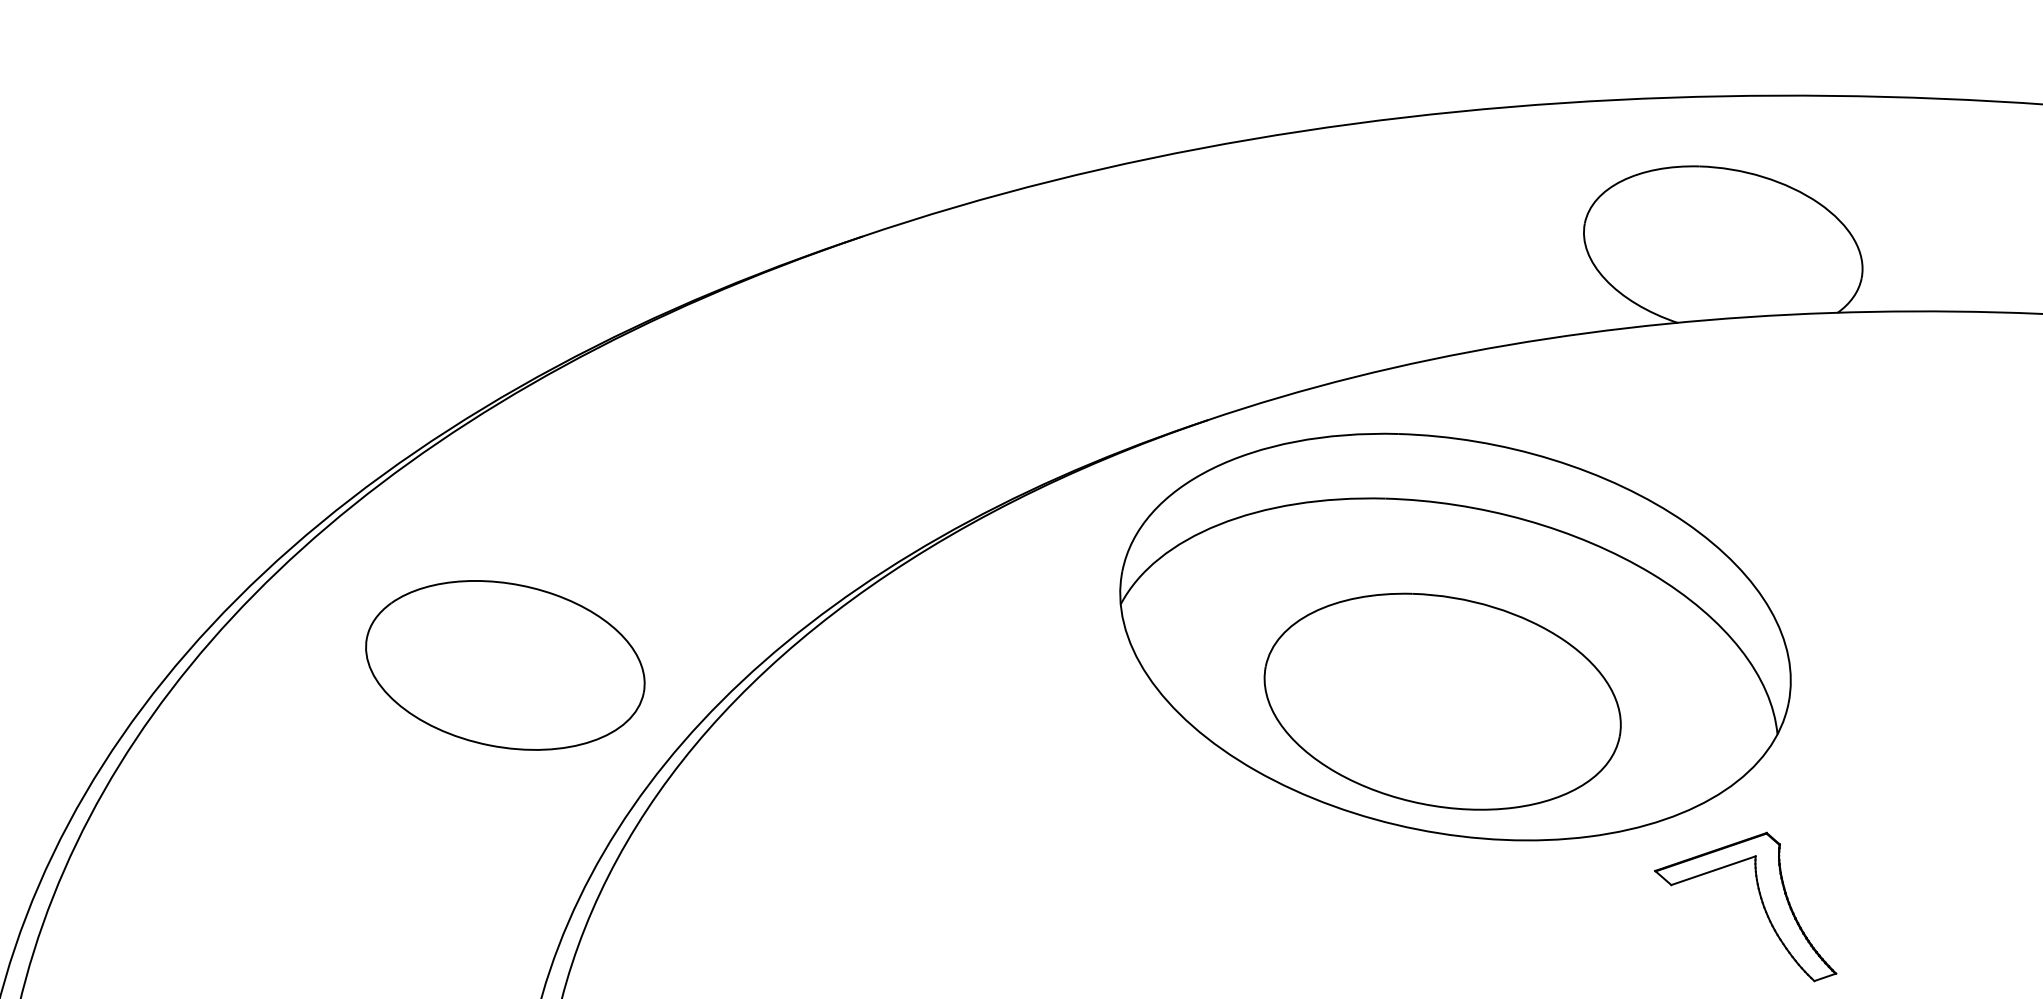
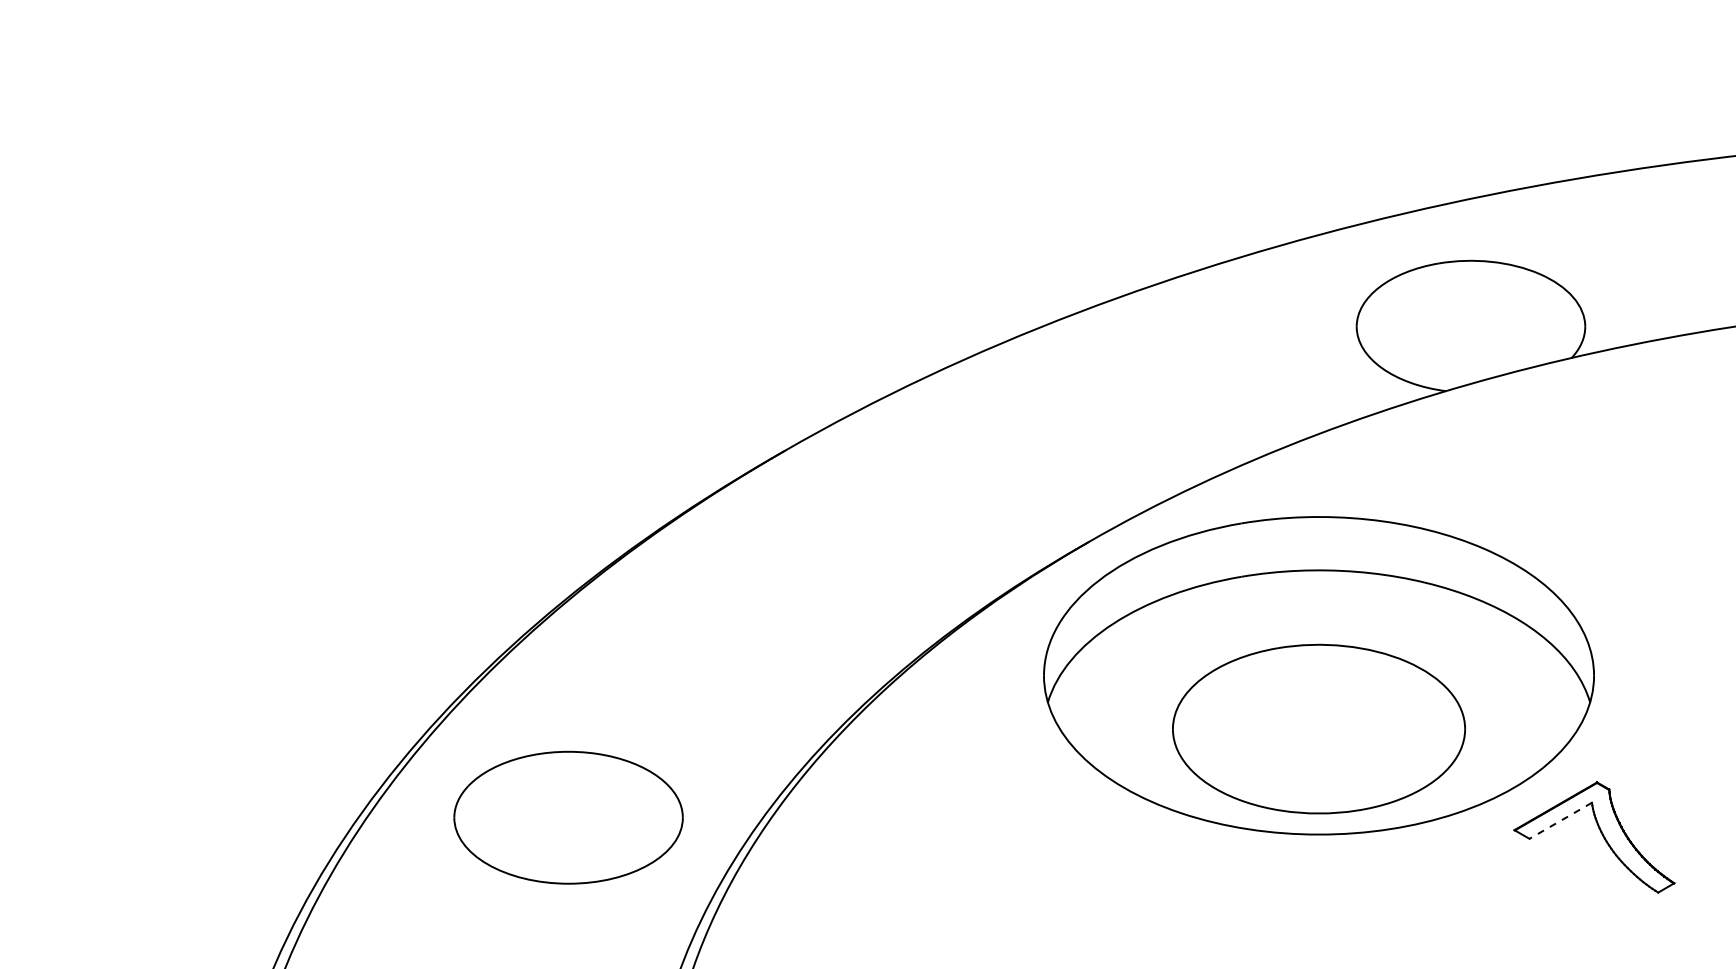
part: (505, 665) -> (568, 817), moved
line: (1713, 871) -> (1560, 821), solid -> dashed

